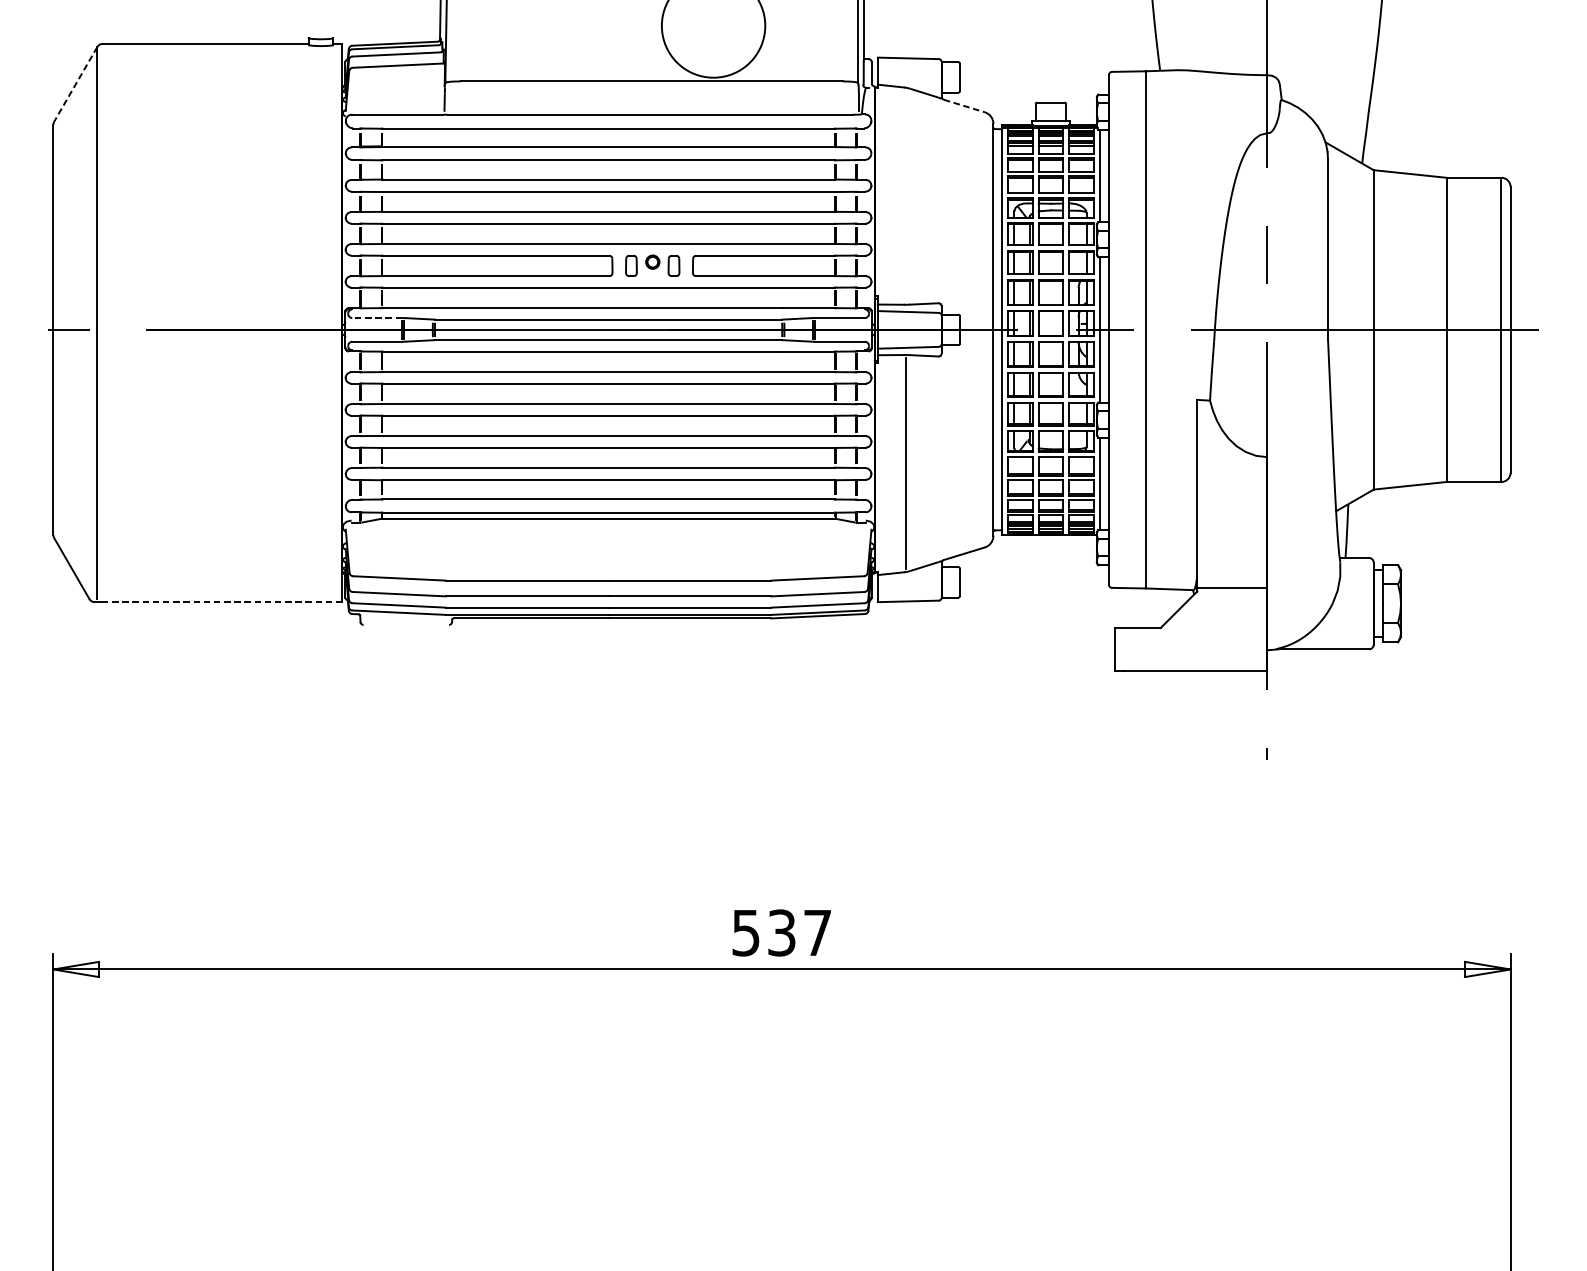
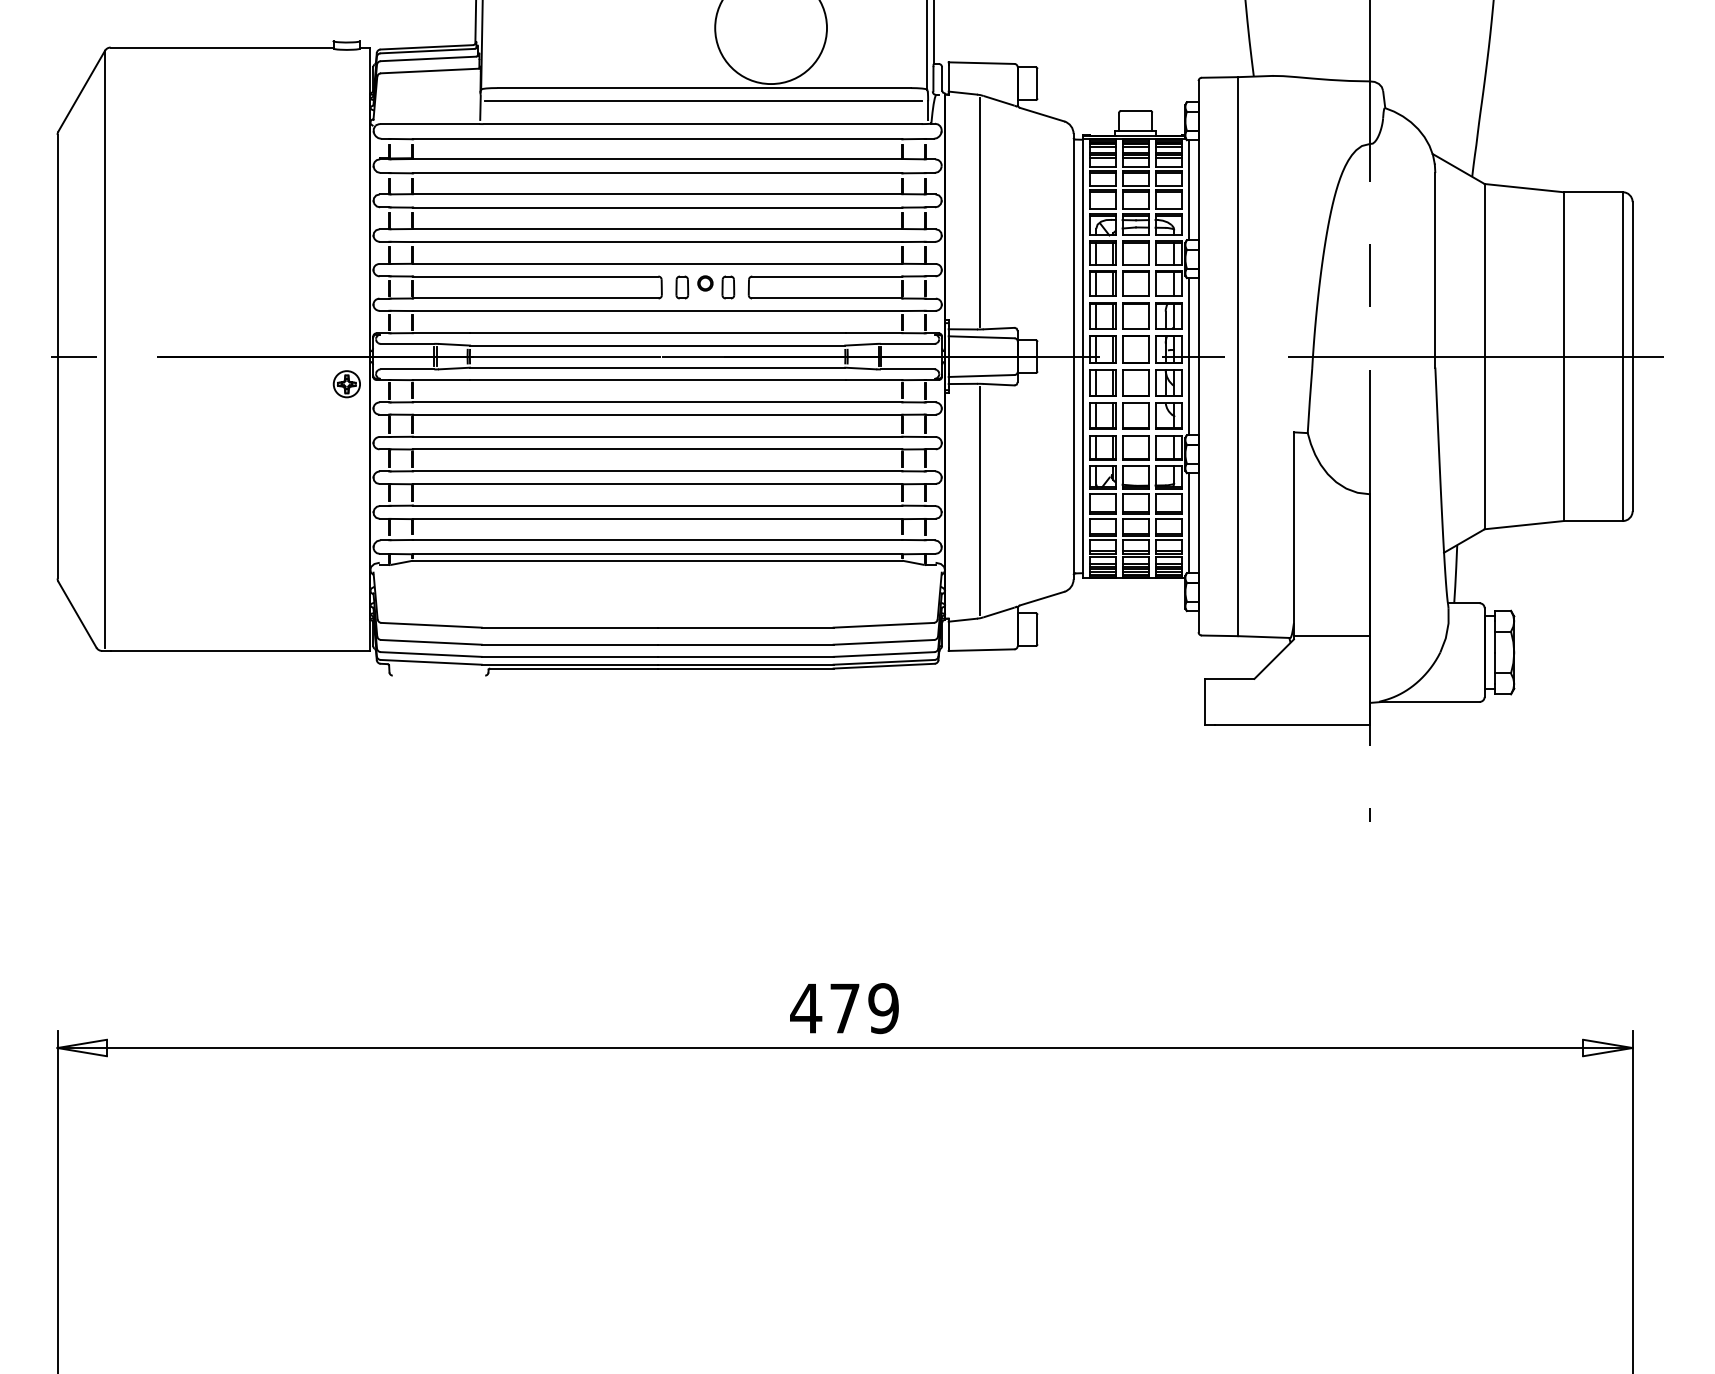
line: (75, 84) -> (81, 91), dashed -> solid
line: (651, 93) -> (703, 101), added
line: (964, 105) -> (1042, 114), dashed -> solid
line: (906, 196) -> (979, 212), added
line: (377, 317) -> (407, 343), dashed -> solid
part: (320, 355) -> (346, 384), added
line: (222, 601) -> (240, 650), dashed -> solid
text: (781, 932) -> (844, 1008), 537 -> 479

